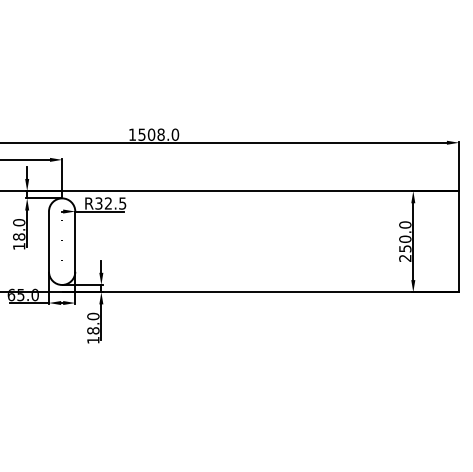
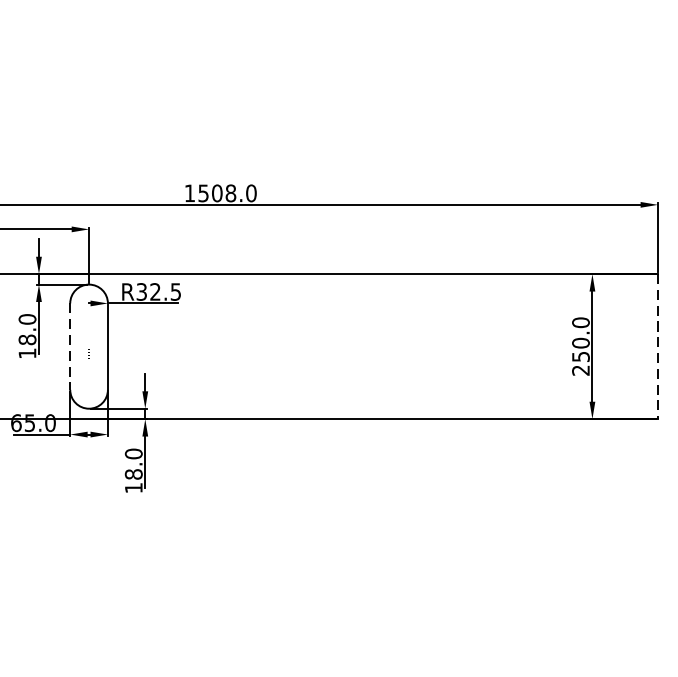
line: (459, 241) -> (658, 346), solid -> dashed
line: (49, 242) -> (70, 347), solid -> dashed

